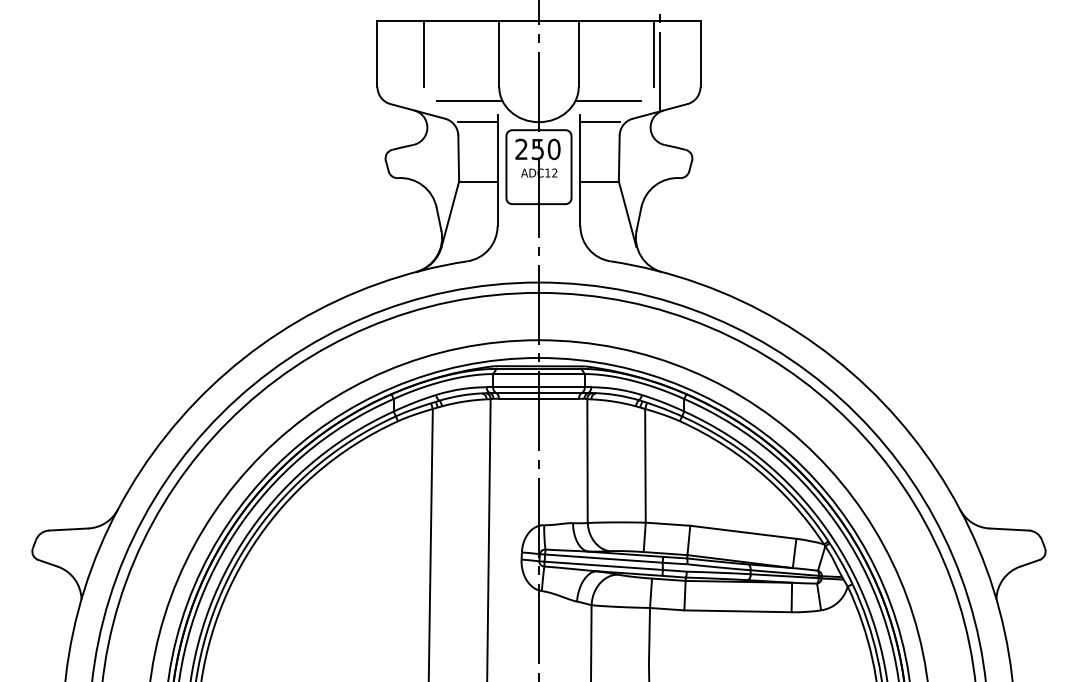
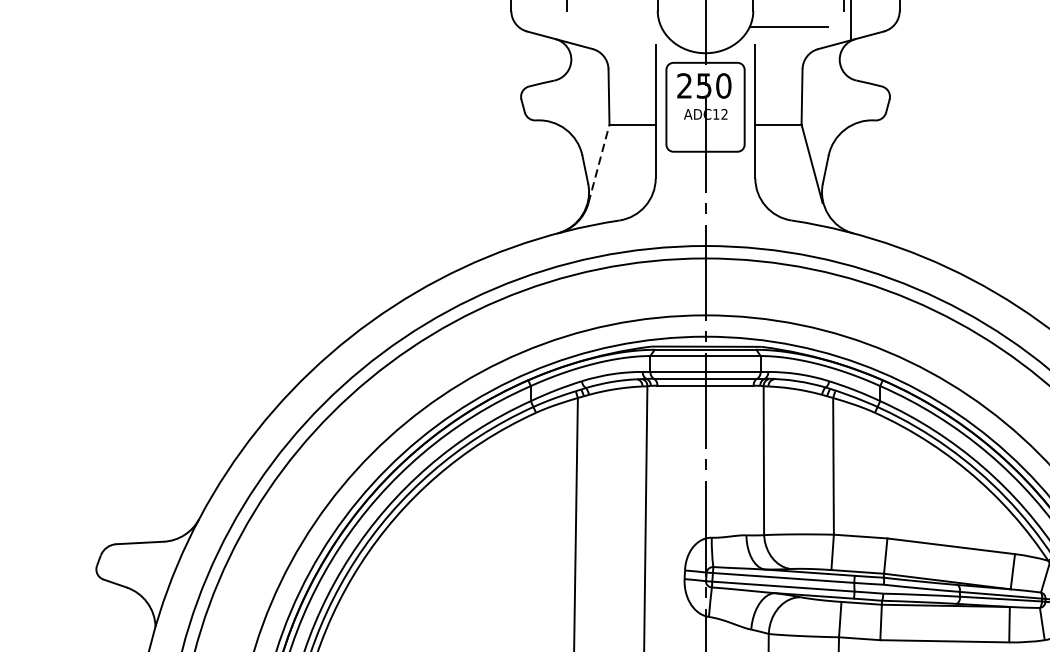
line: (469, 100) -> (621, 27), removed
line: (477, 122) -> (631, 53), removed
line: (599, 122) -> (778, 53), removed
line: (450, 214) -> (599, 164), solid -> dashed

